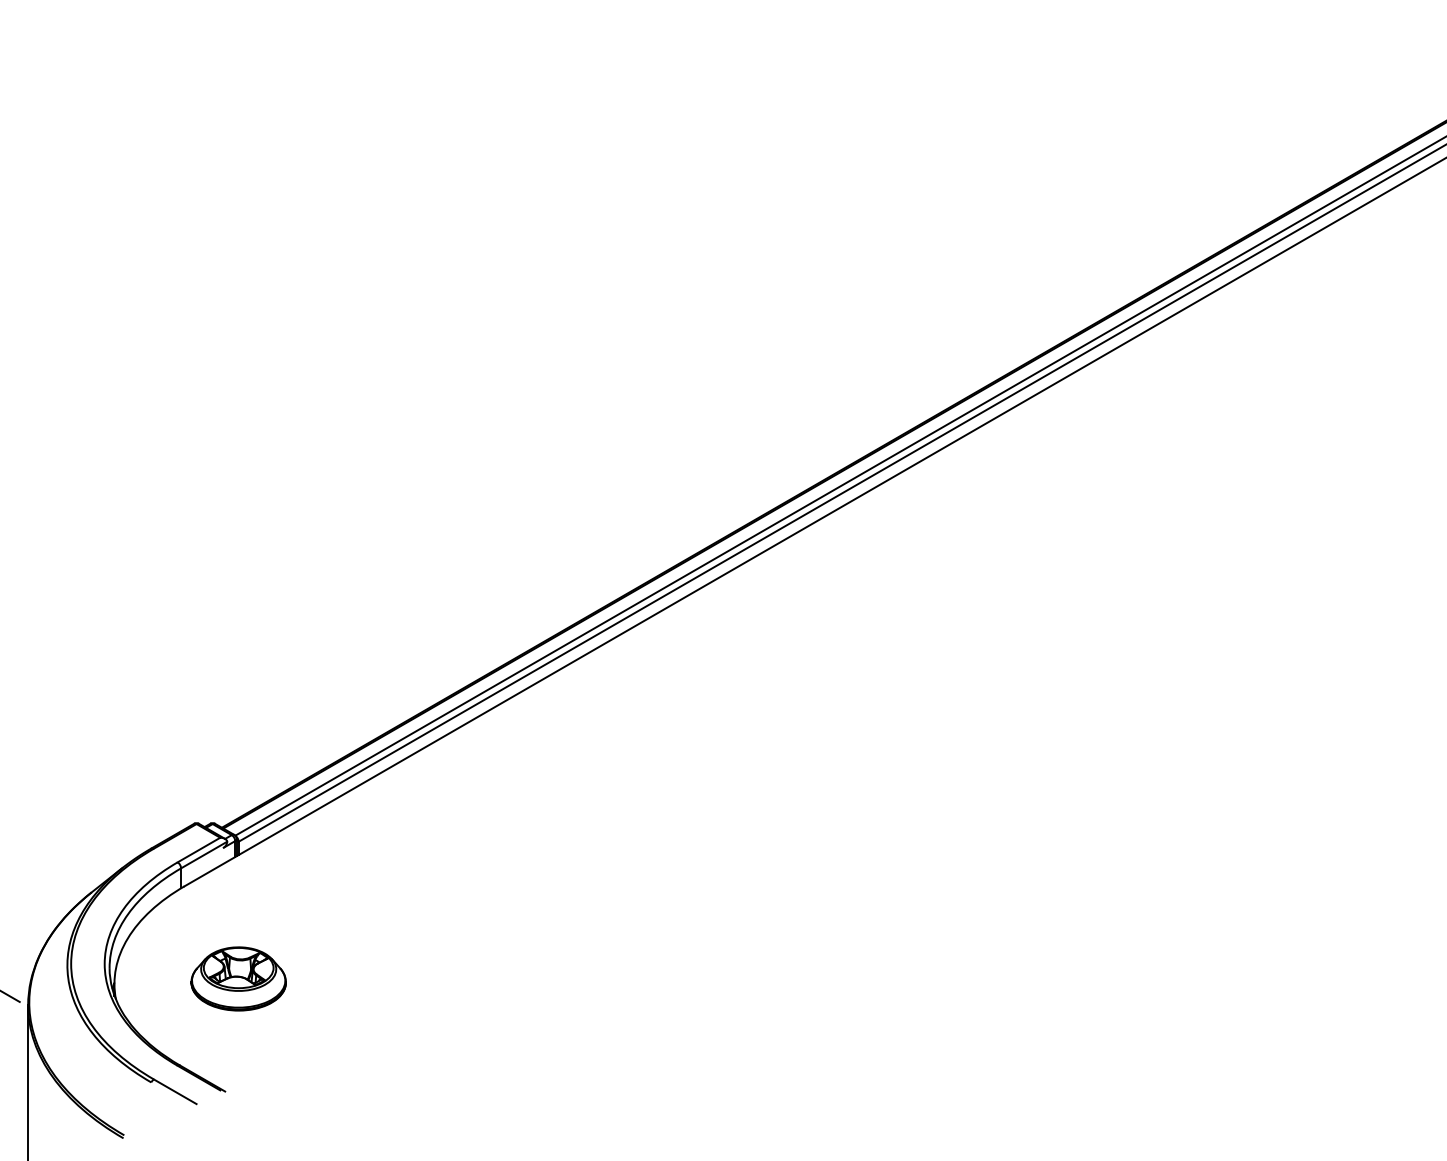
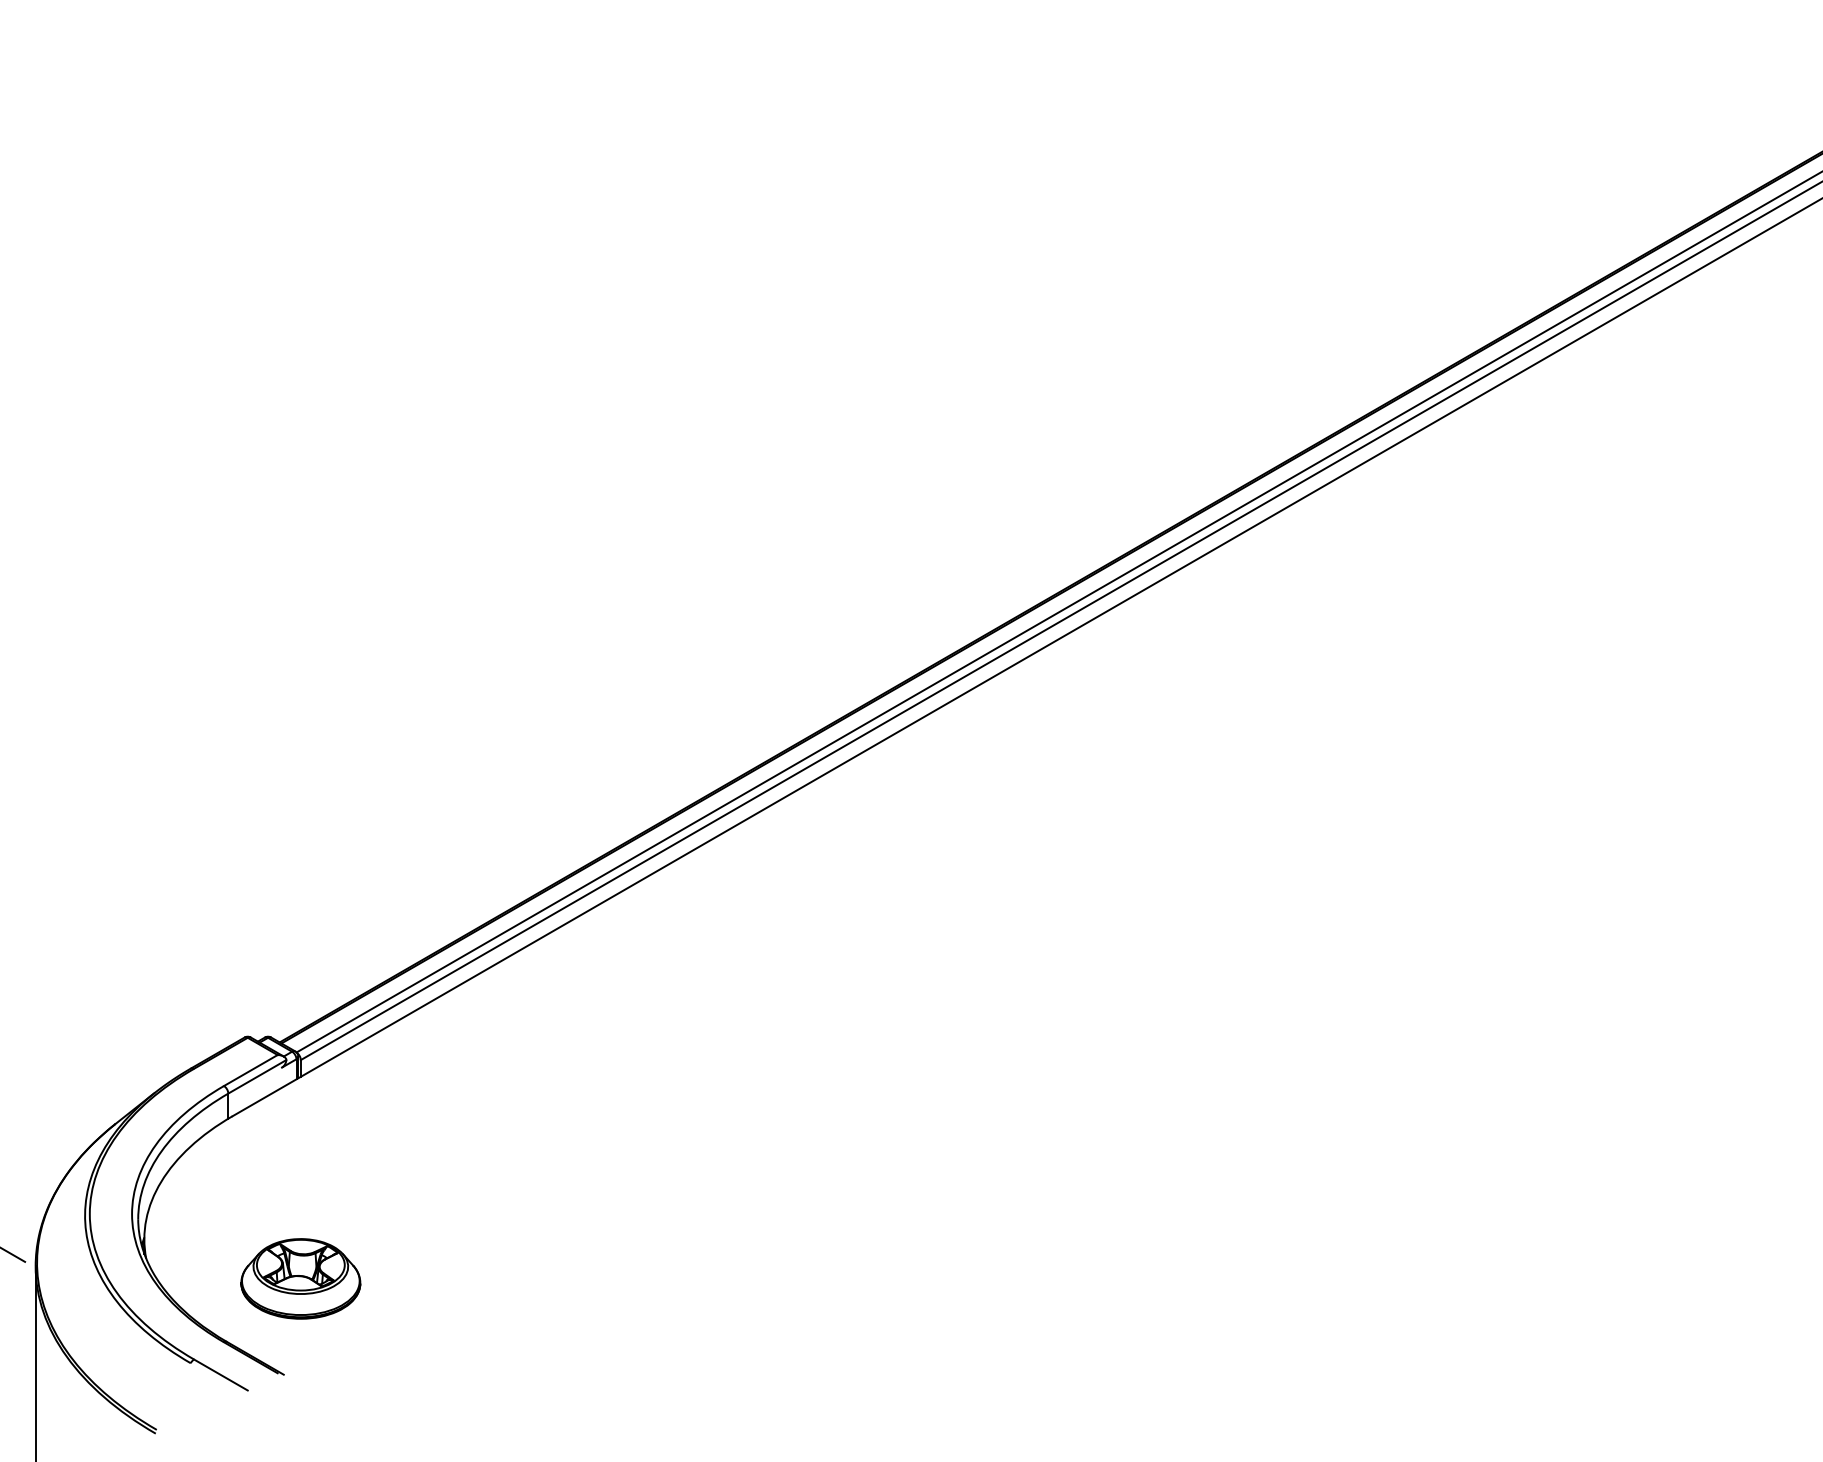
part: (238, 978) -> (300, 1278), moved

